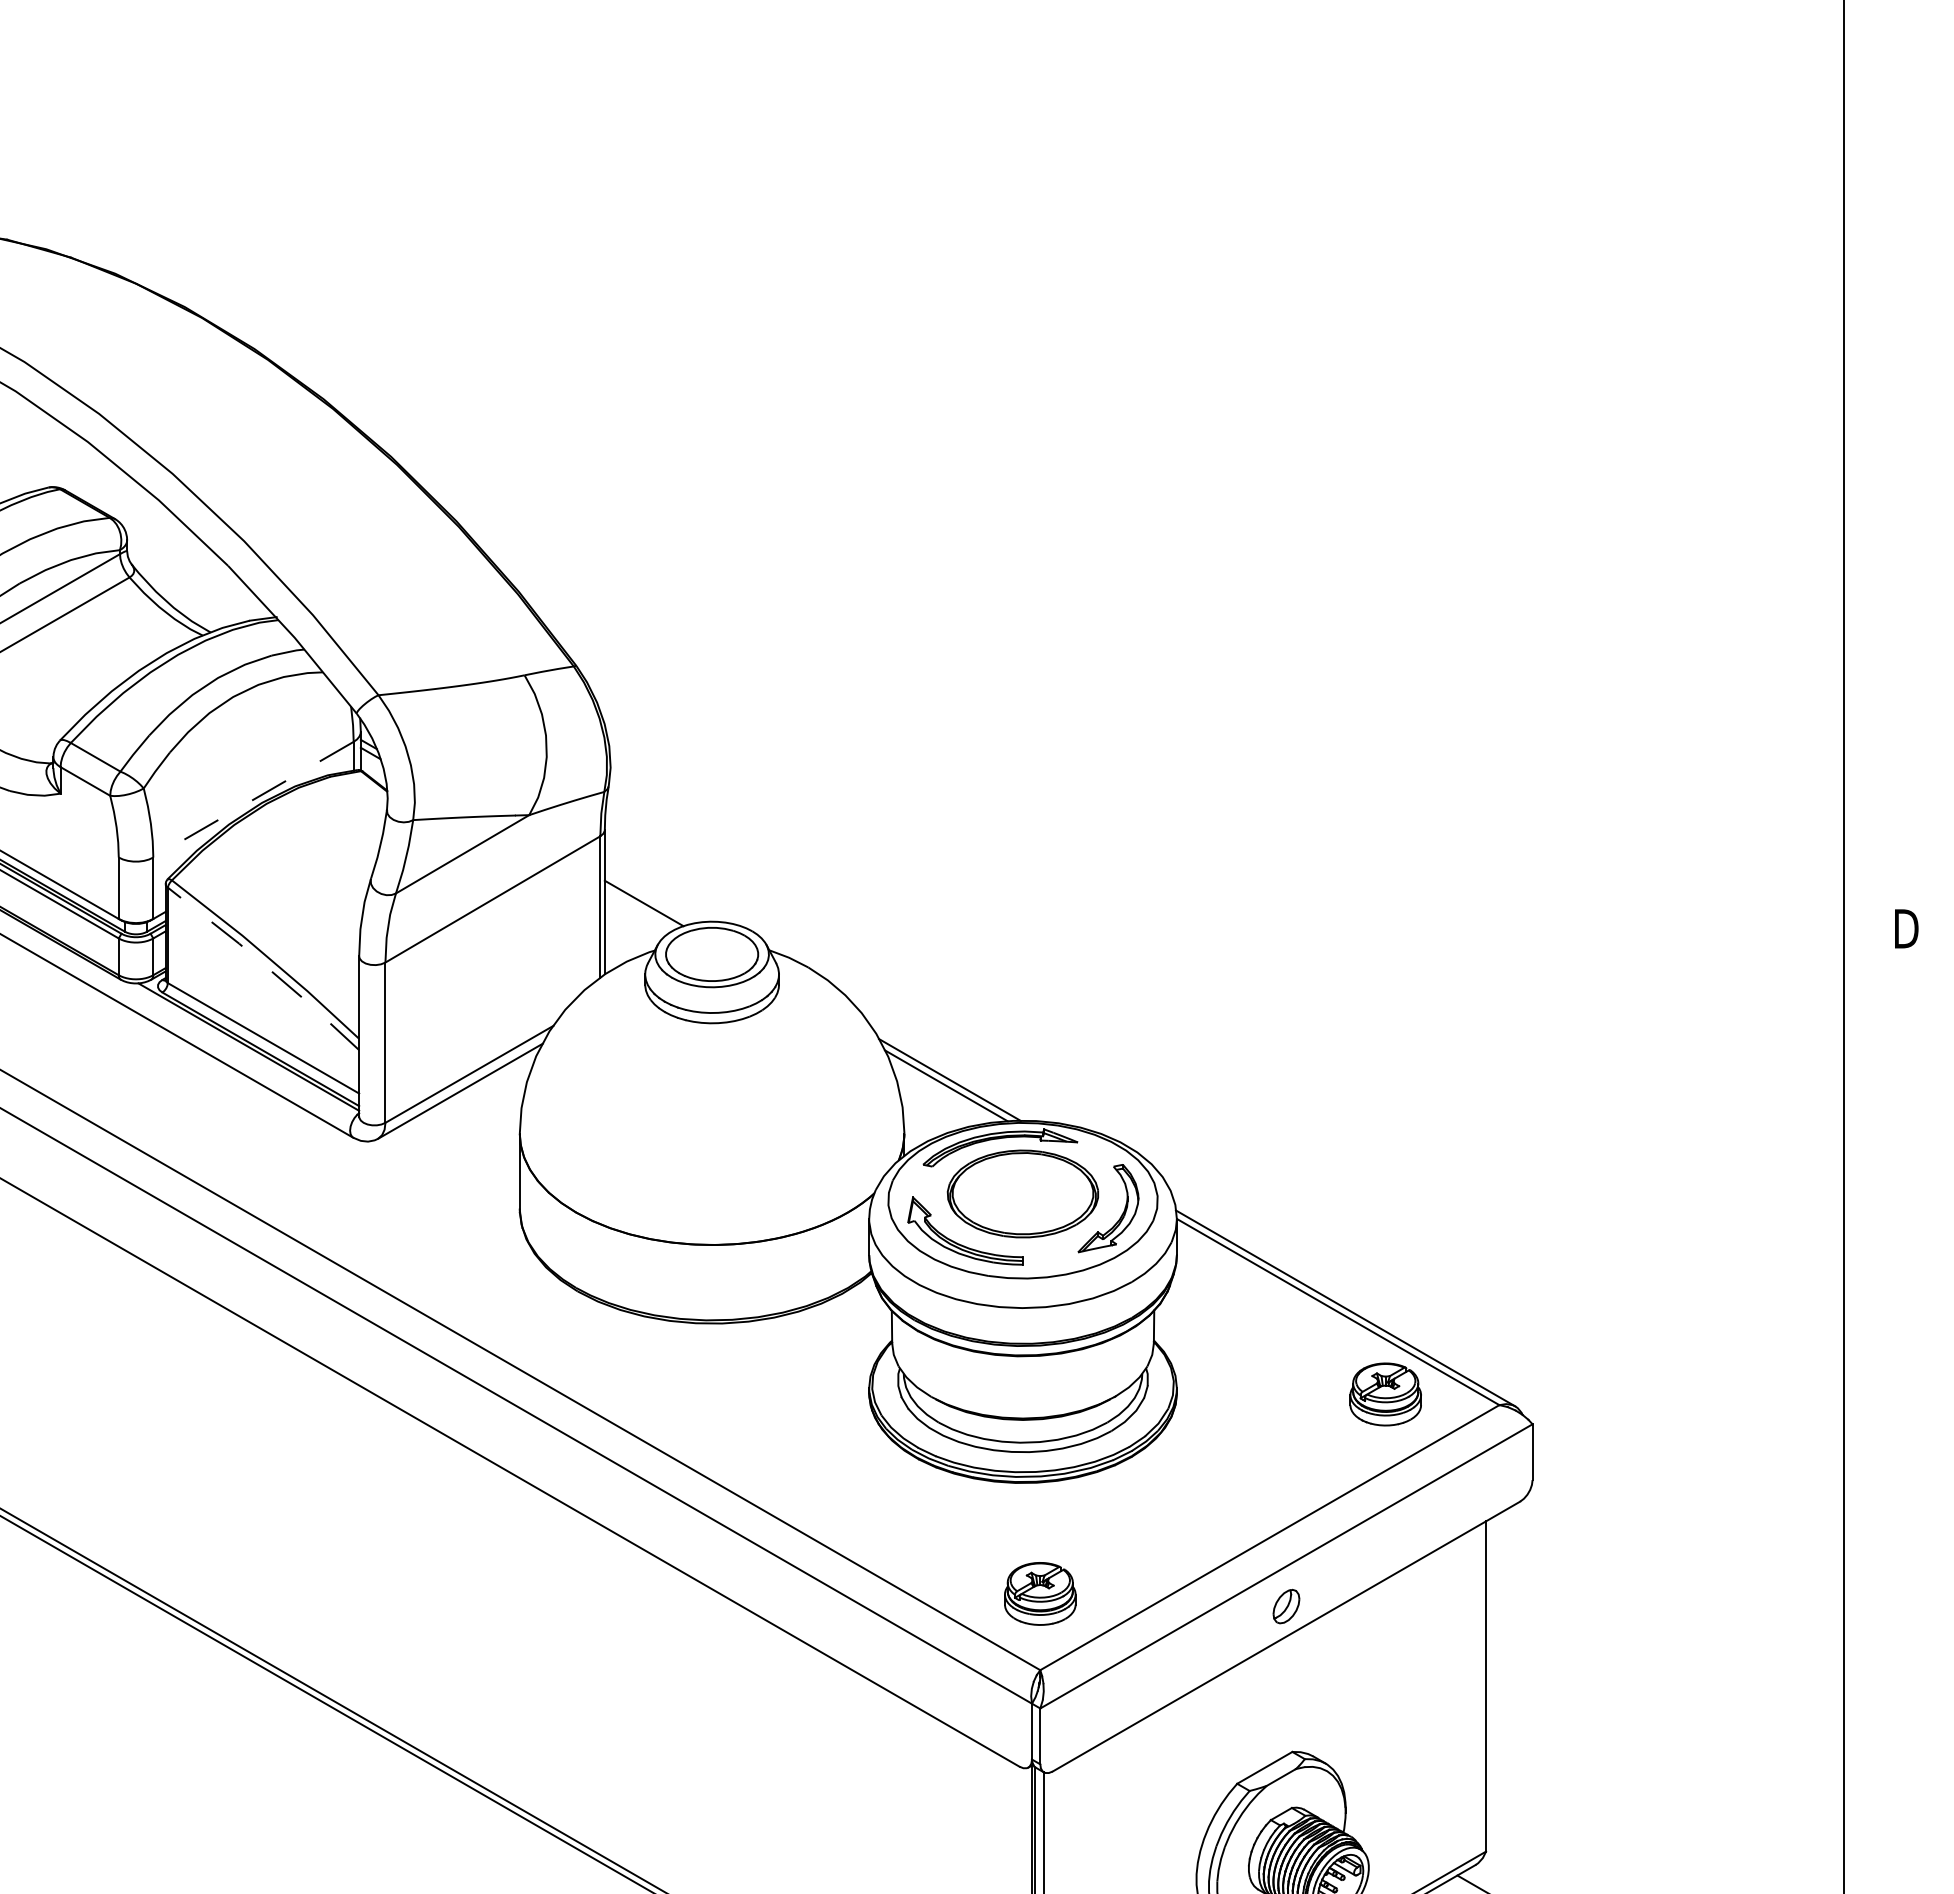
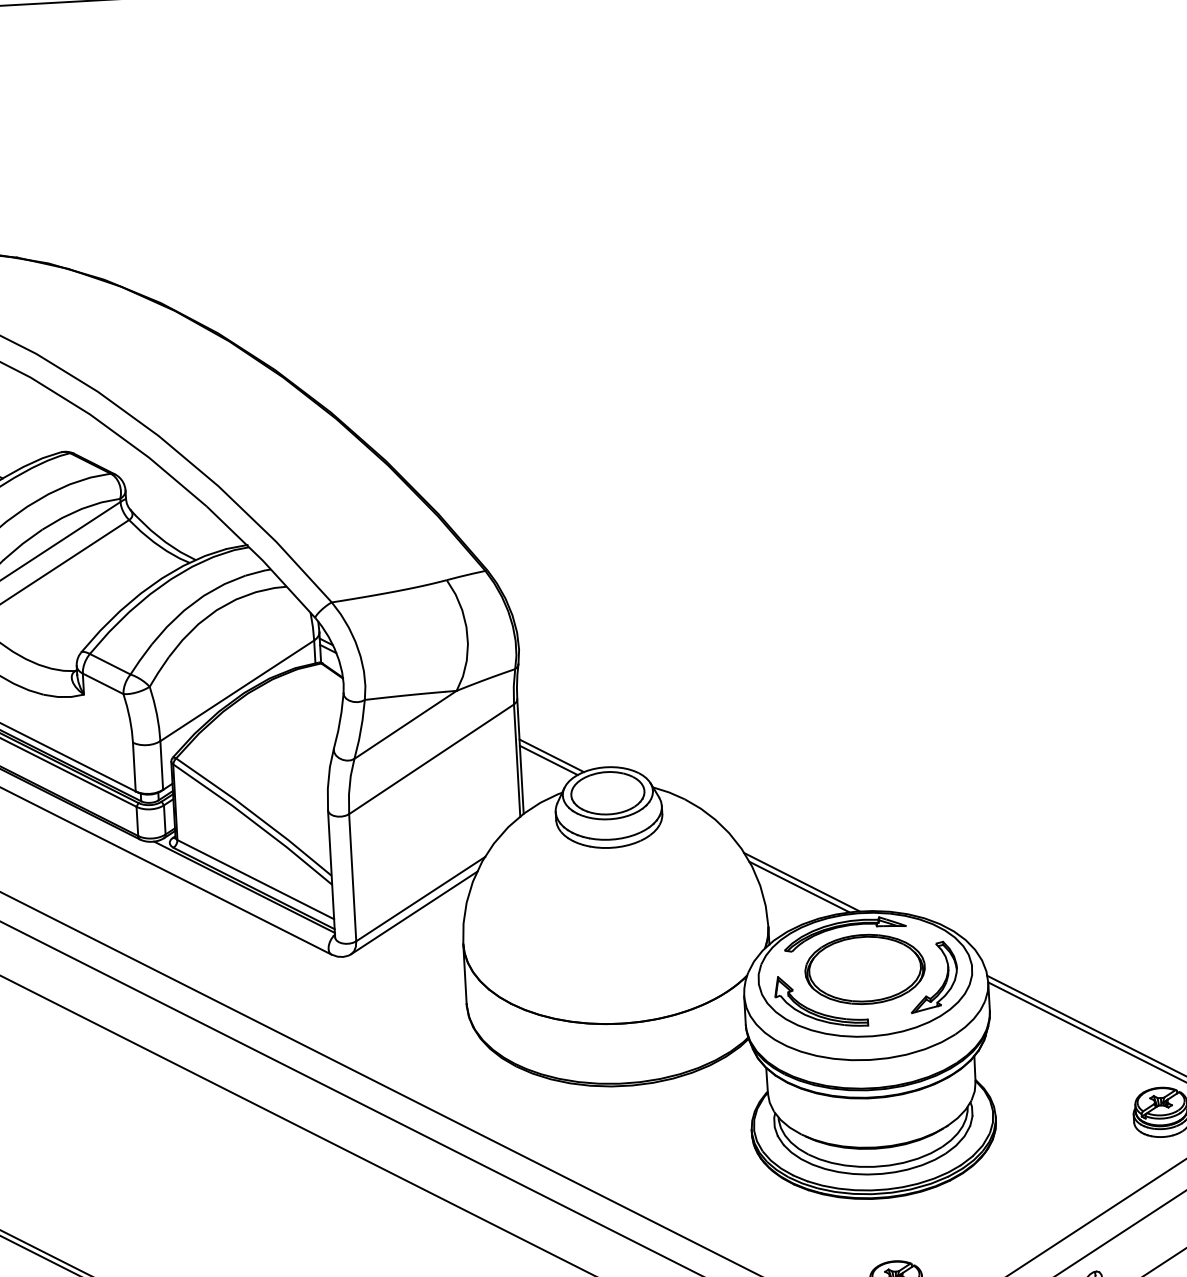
line: (253, 799) -> (237, 690), dashed -> solid
line: (639, 908) -> (548, 760), added
line: (265, 966) -> (254, 822), dashed -> solid

